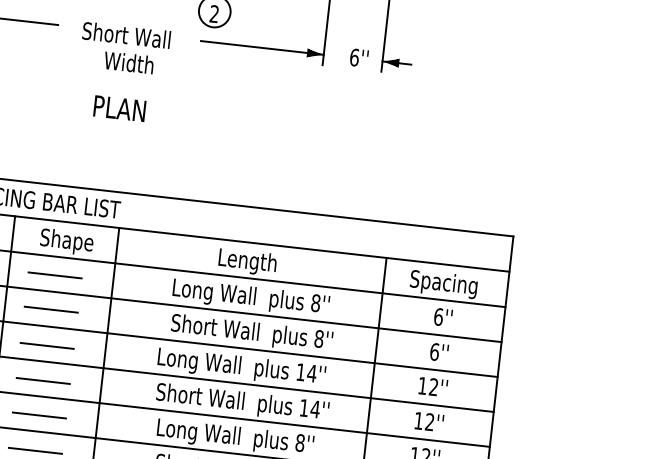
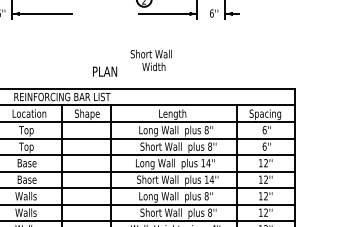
text: (123, 46) -> (150, 59), moved
text: (120, 108) -> (105, 71), moved
line: (55, 274) -> (83, 130), removed
line: (51, 310) -> (83, 147), removed
line: (46, 346) -> (83, 164), removed
line: (43, 380) -> (83, 180), removed
line: (39, 416) -> (83, 197), removed
line: (35, 450) -> (83, 213), removed

